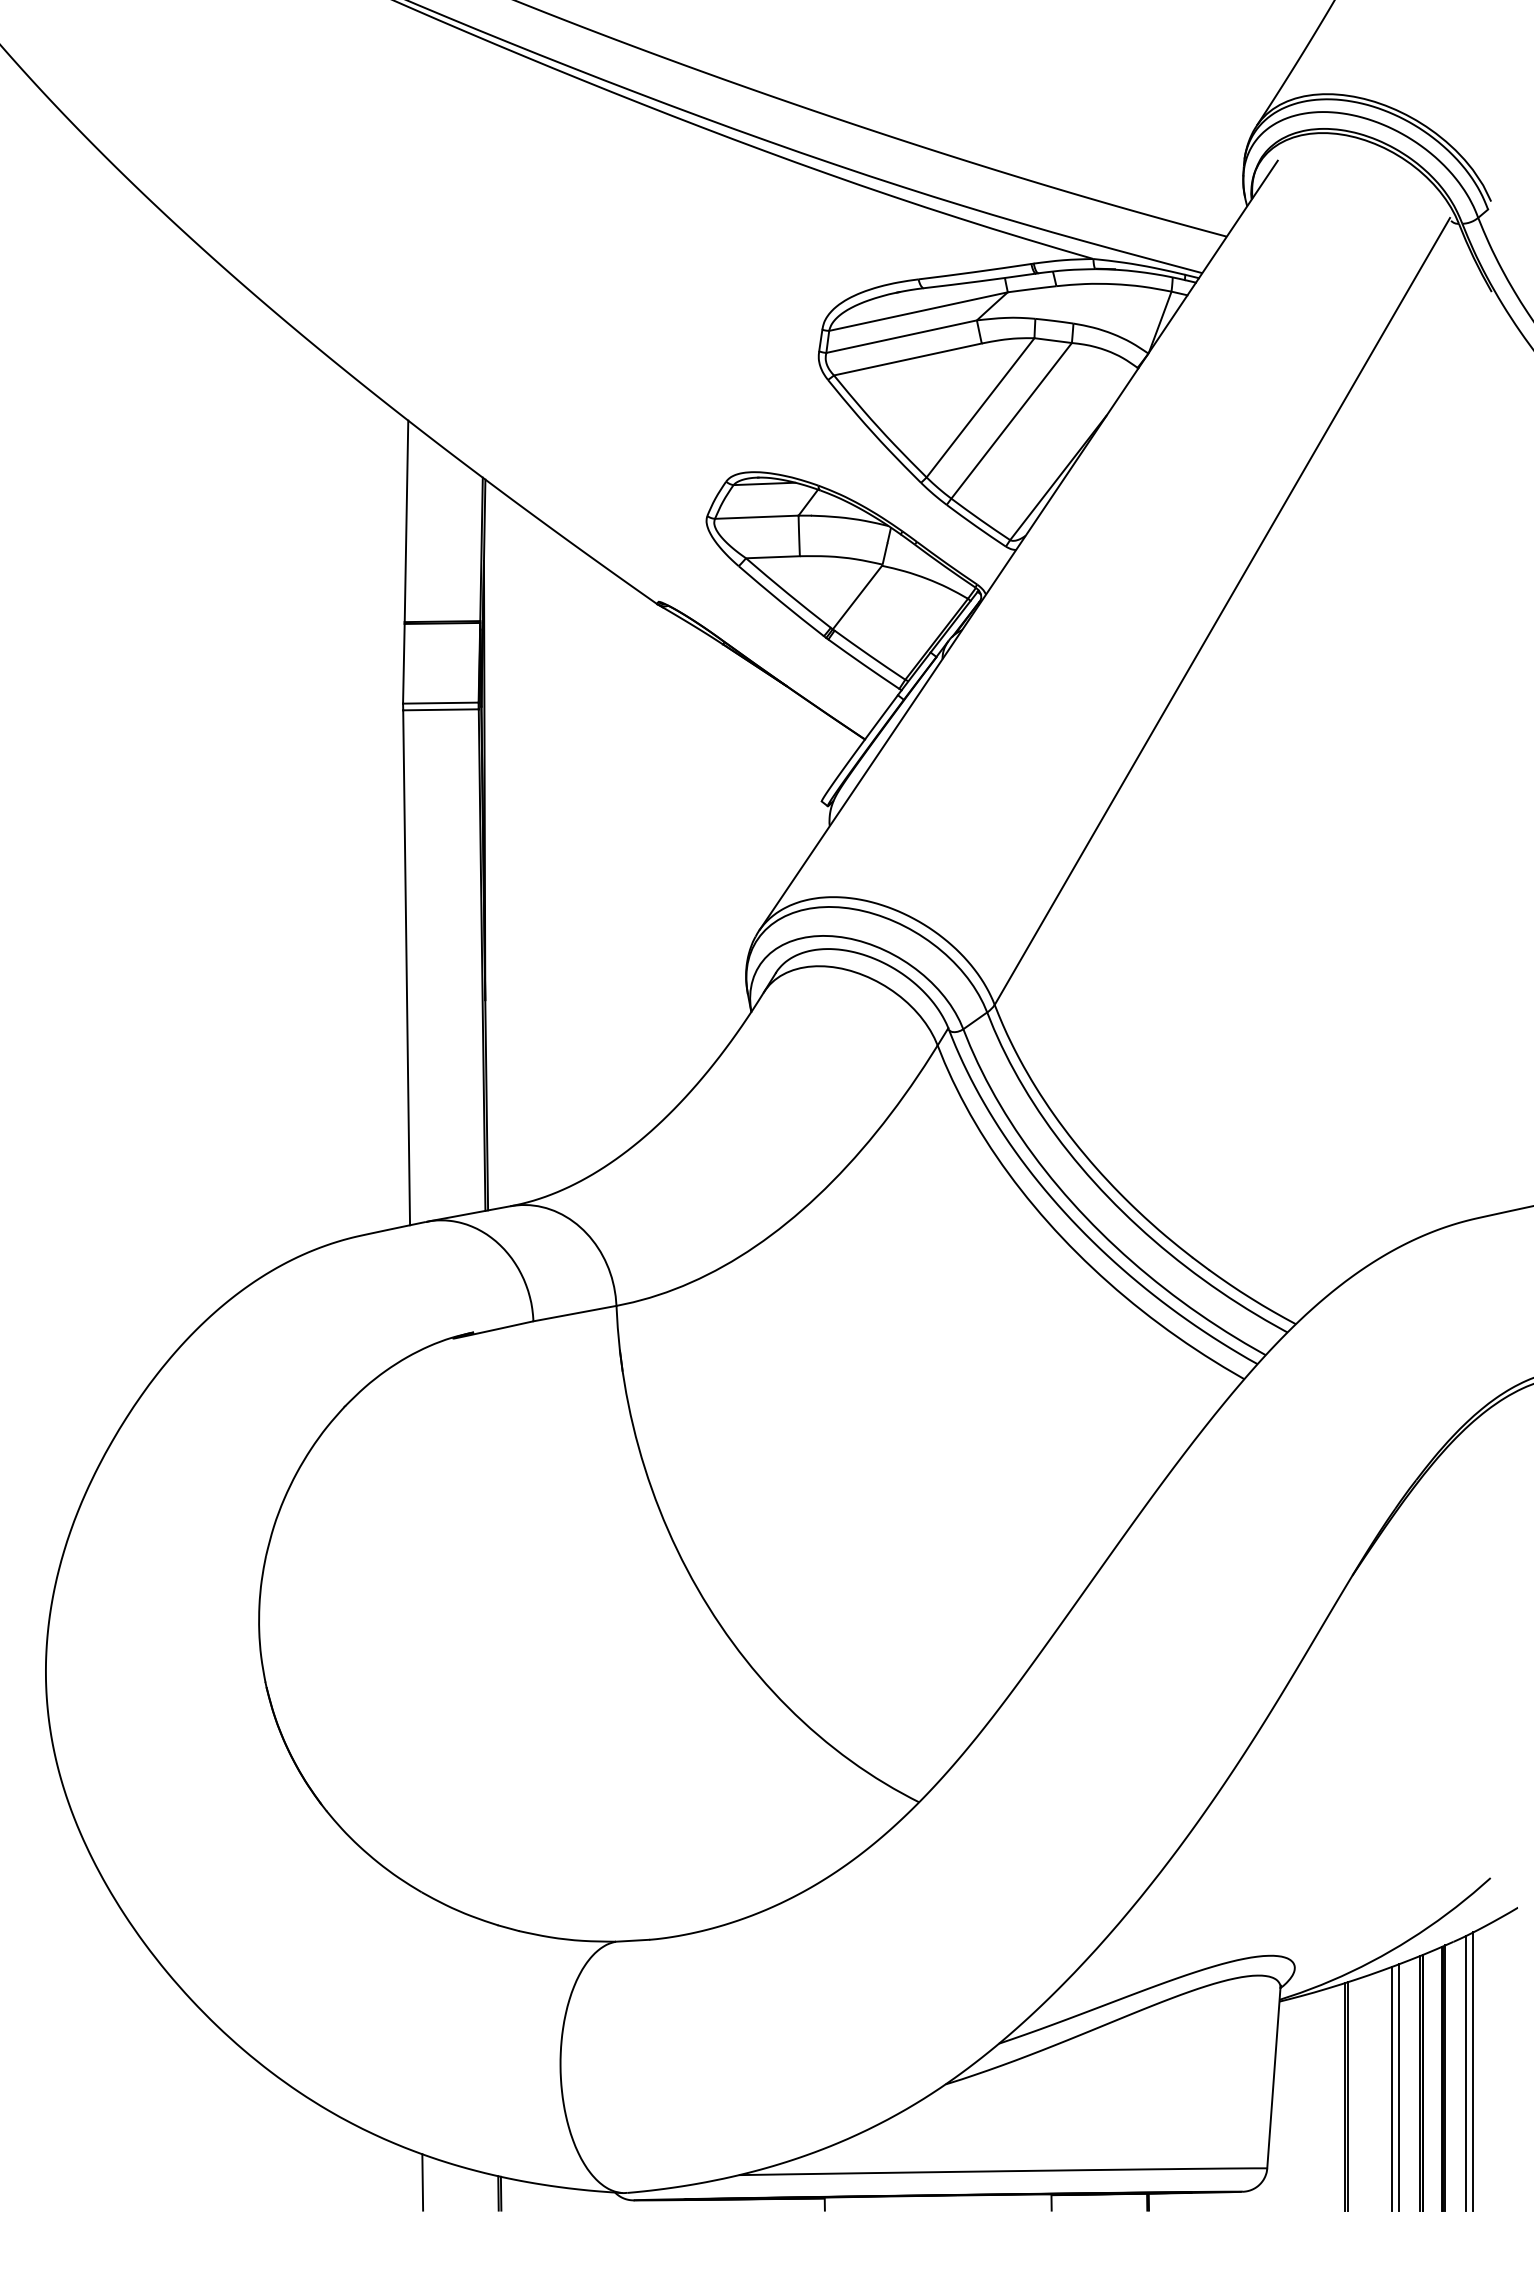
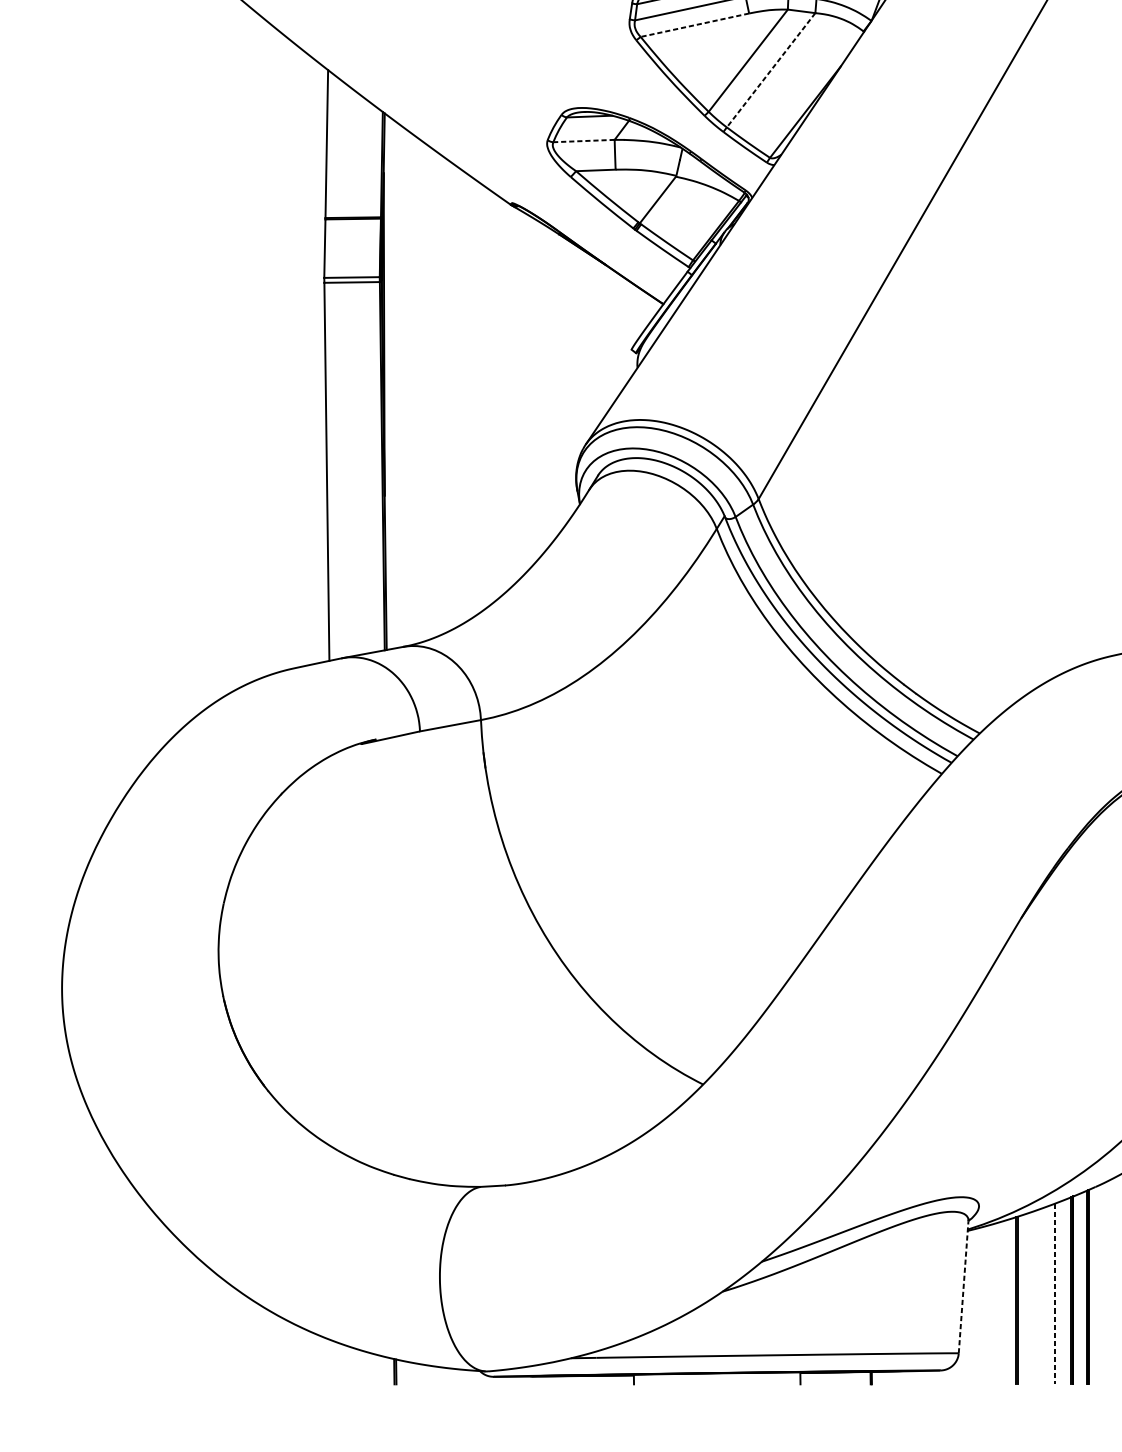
line: (907, 359) -> (694, 25), solid -> dashed
line: (1011, 421) -> (771, 70), solid -> dashed
line: (756, 517) -> (583, 141), solid -> dashed
line: (1473, 2071) -> (1110, 1282), removed
line: (1466, 2072) -> (1105, 1282), removed
line: (1273, 2078) -> (963, 1287), solid -> dashed
line: (1398, 2087) -> (1055, 1293), solid -> dashed
line: (1391, 2088) -> (1049, 1294), removed
line: (422, 2182) -> (338, 1363), removed

